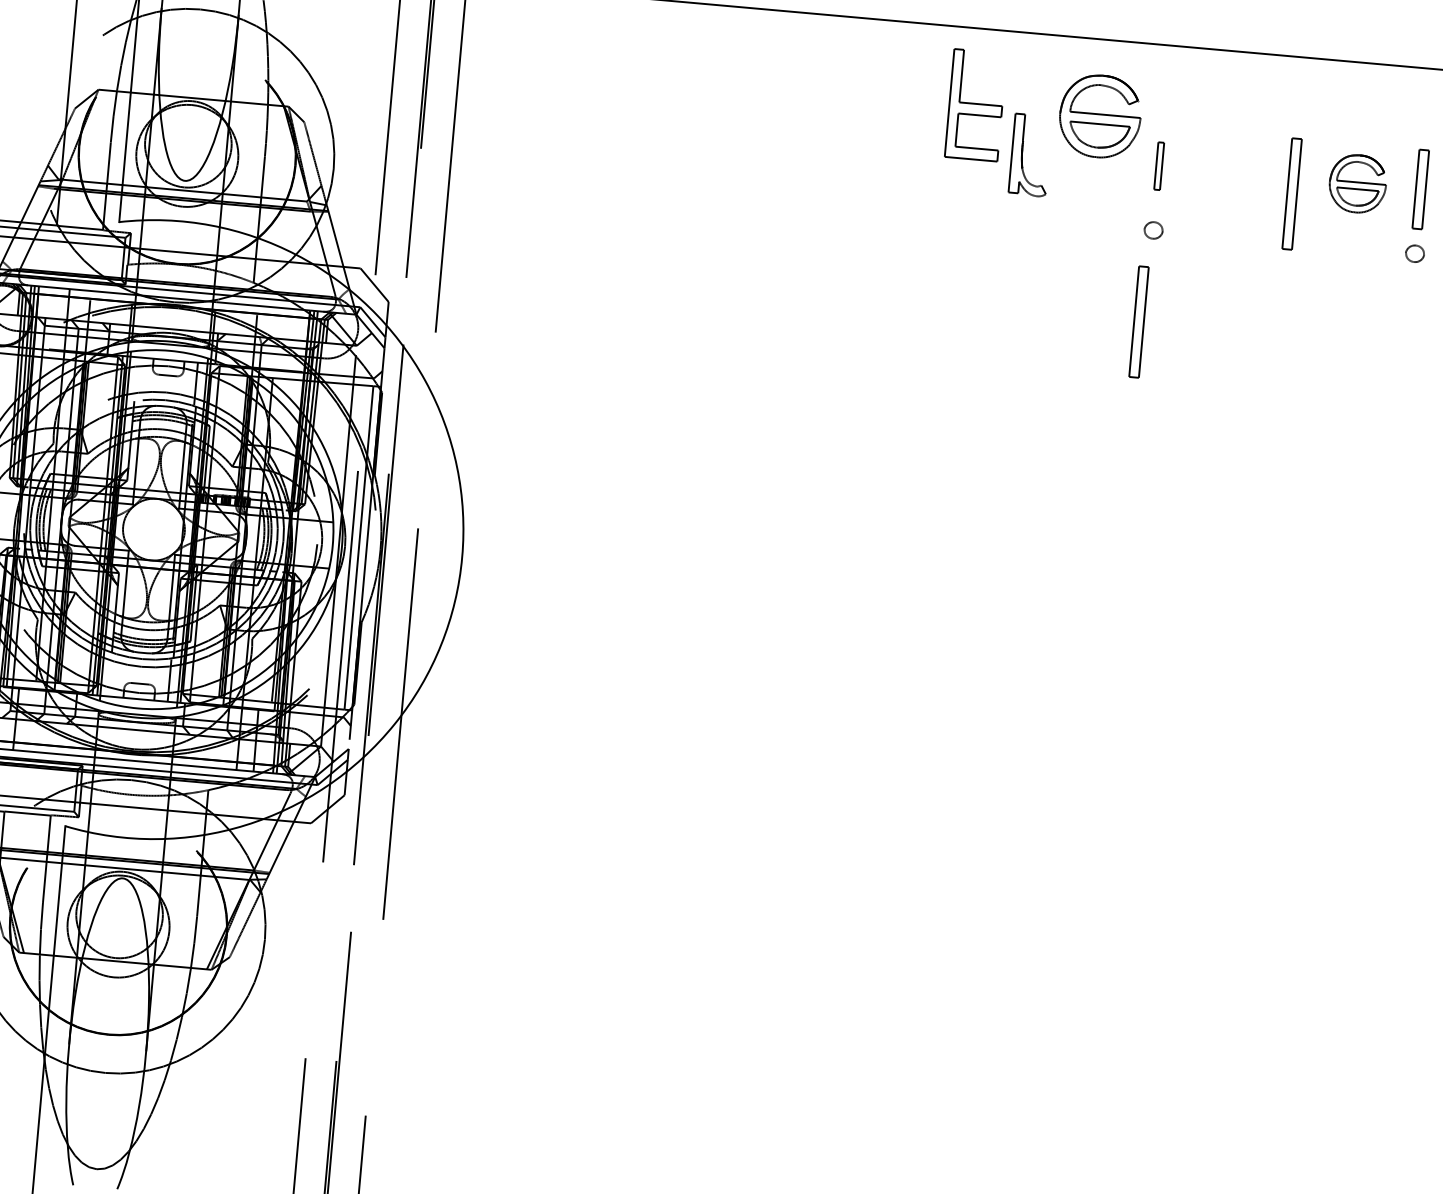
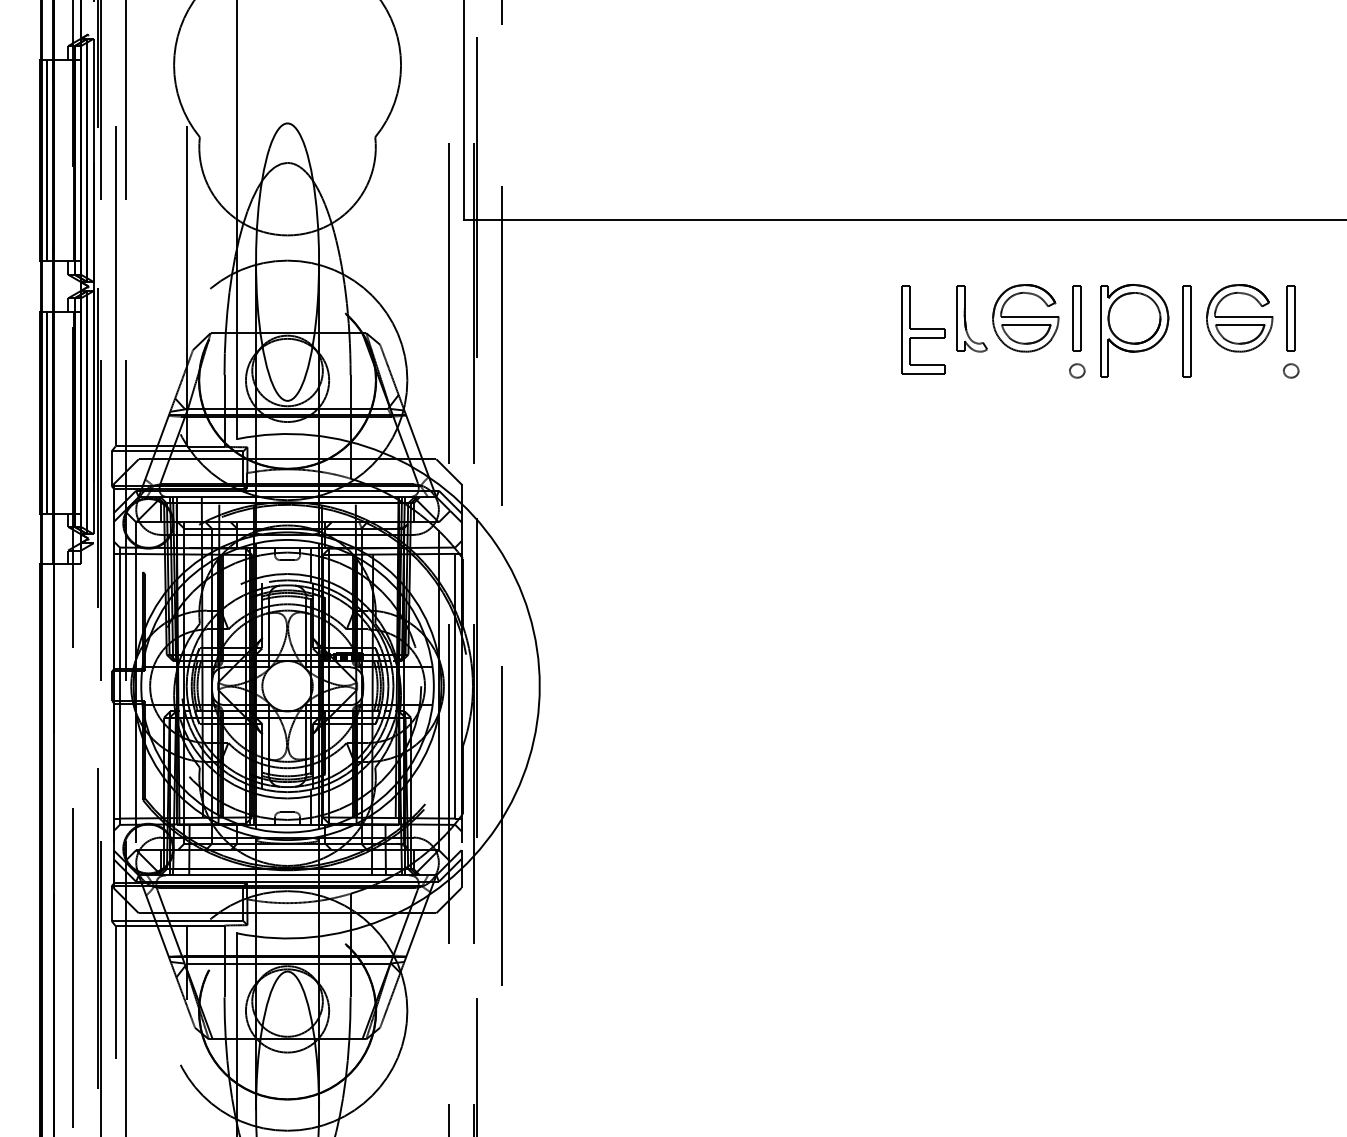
part: (975, 104) -> (923, 329), moved
part: (1099, 116) -> (1025, 318), moved
part: (1158, 166) -> (1076, 318), size x1.67
part: (1357, 184) -> (1239, 318), size x1.43
part: (1227, 187) -> (1134, 330), added
part: (1138, 322) -> (1071, 446), removed

